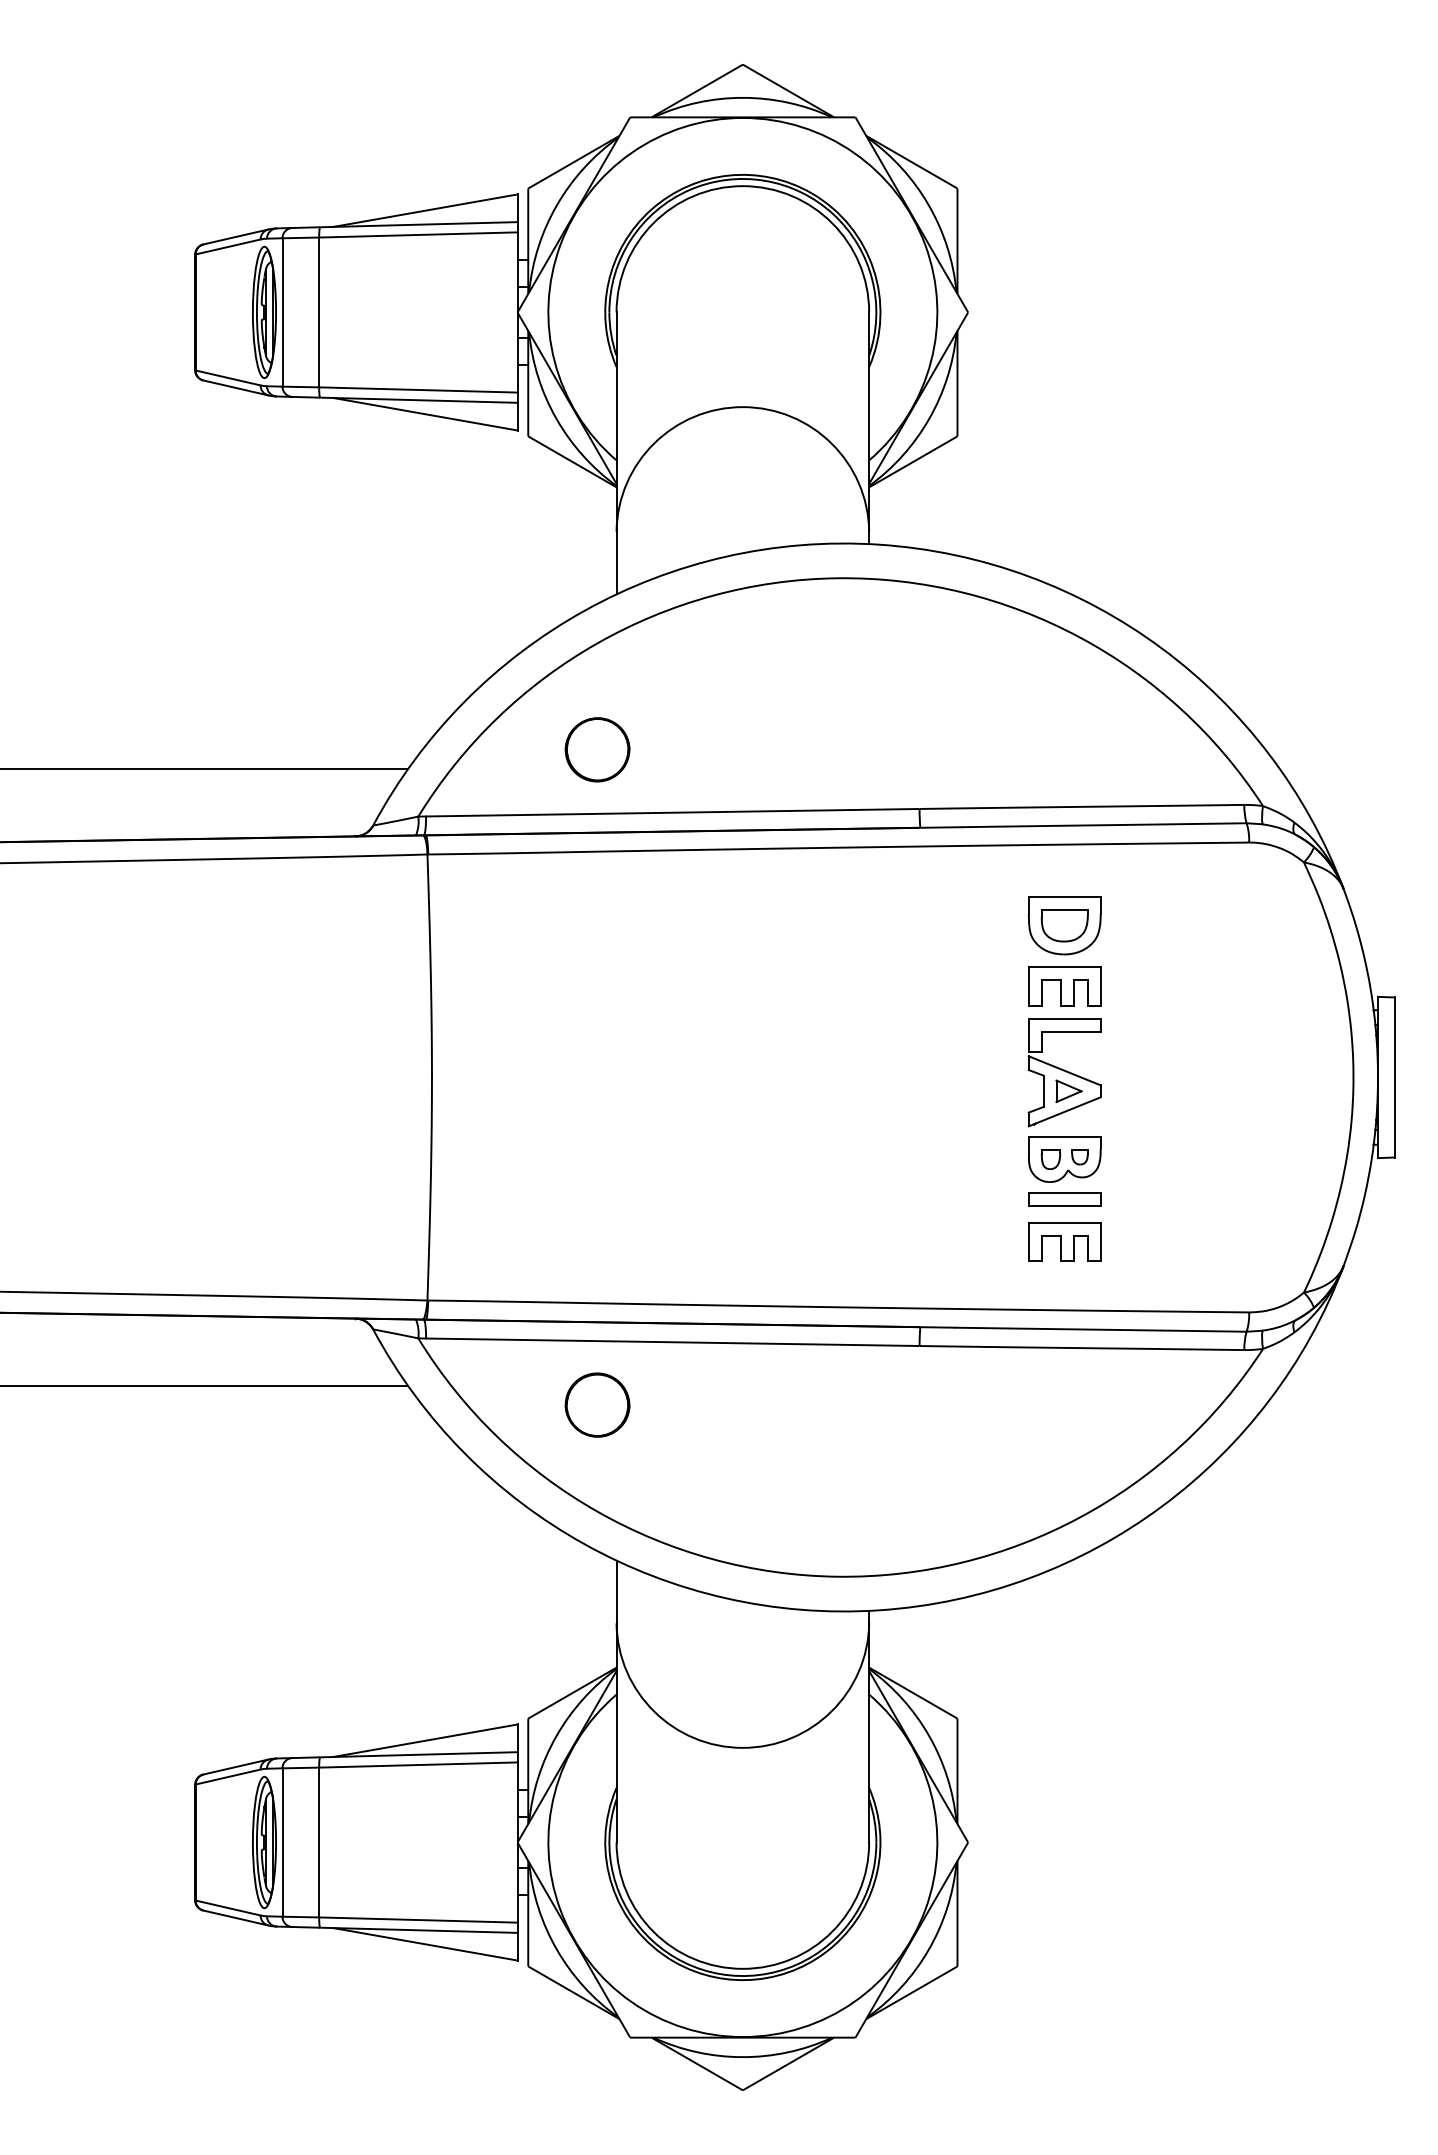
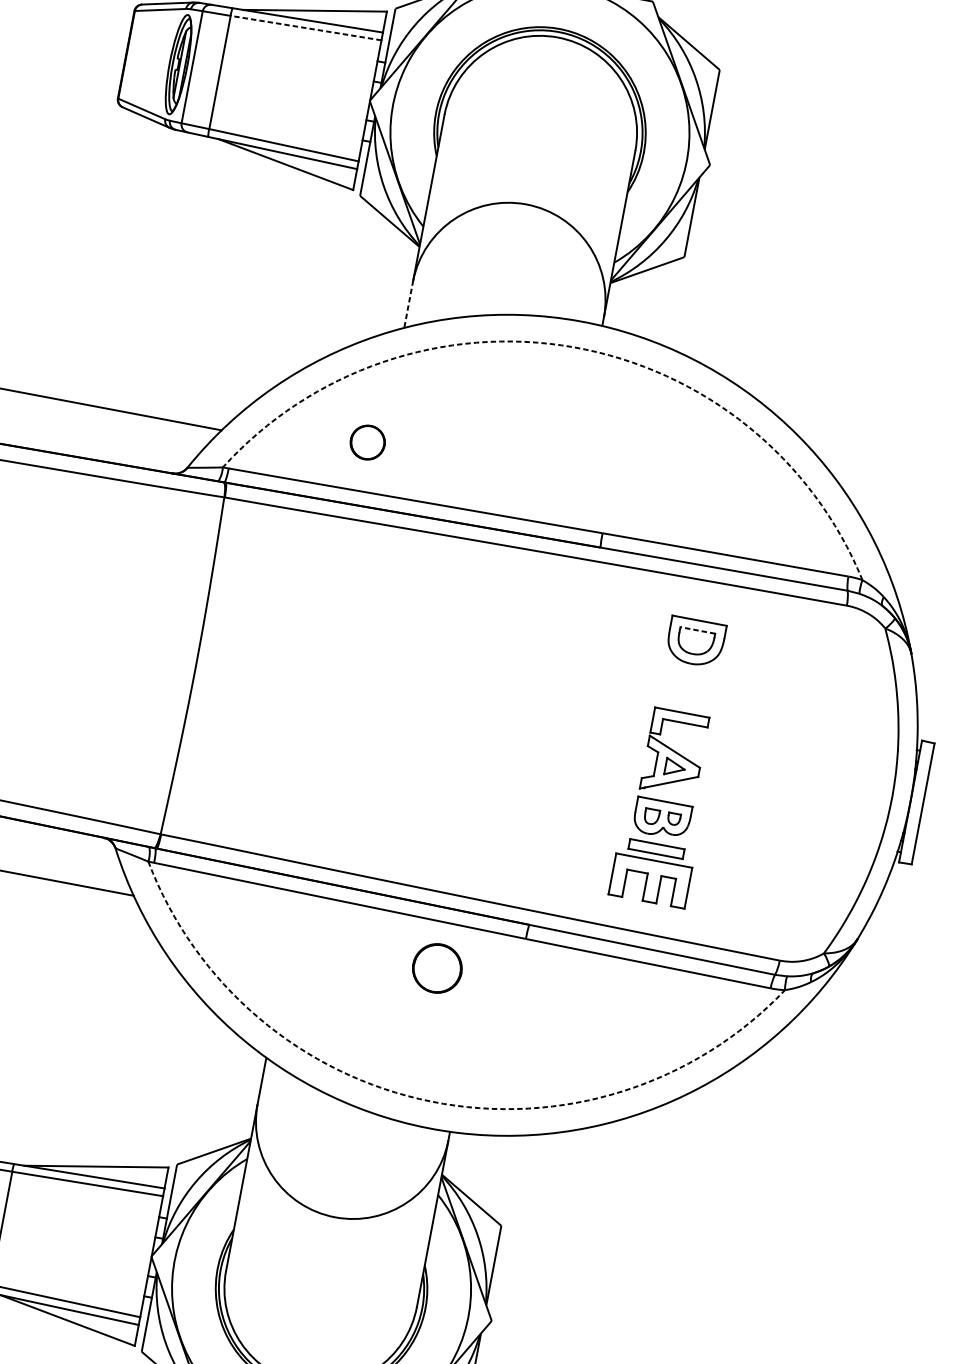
line: (418, 234) -> (306, 27), solid -> dashed
line: (616, 563) -> (408, 304), solid -> dashed
arc: (837, 578) -> (573, 347), solid -> dashed
part: (597, 749) -> (367, 442), size x0.7
line: (1064, 910) -> (697, 630), solid -> dashed
part: (1064, 986) -> (686, 688), removed
part: (1064, 1241) -> (650, 880), size x1.4
part: (597, 1404) -> (437, 967), moved
arc: (837, 1576) -> (431, 1101), solid -> dashed

